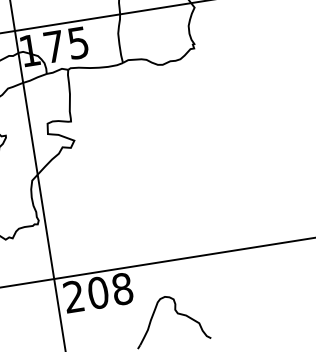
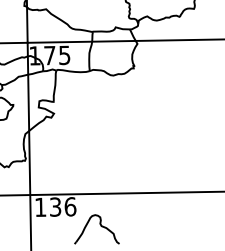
text: (98, 291) -> (55, 206), 208 -> 136

